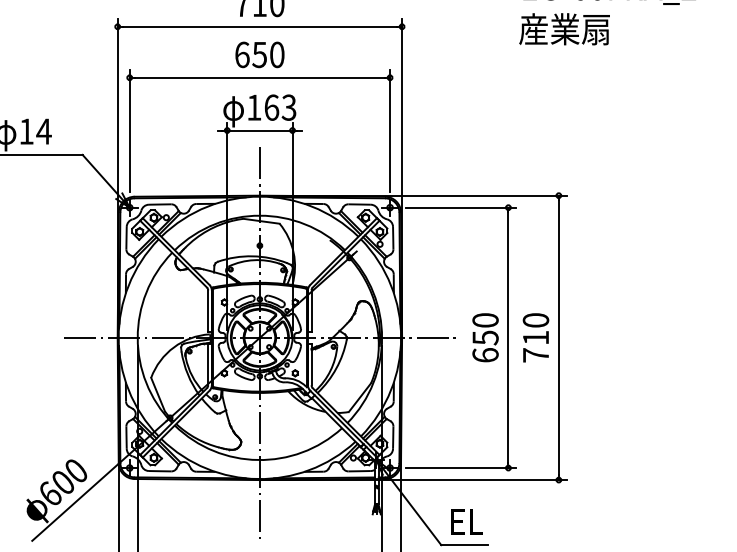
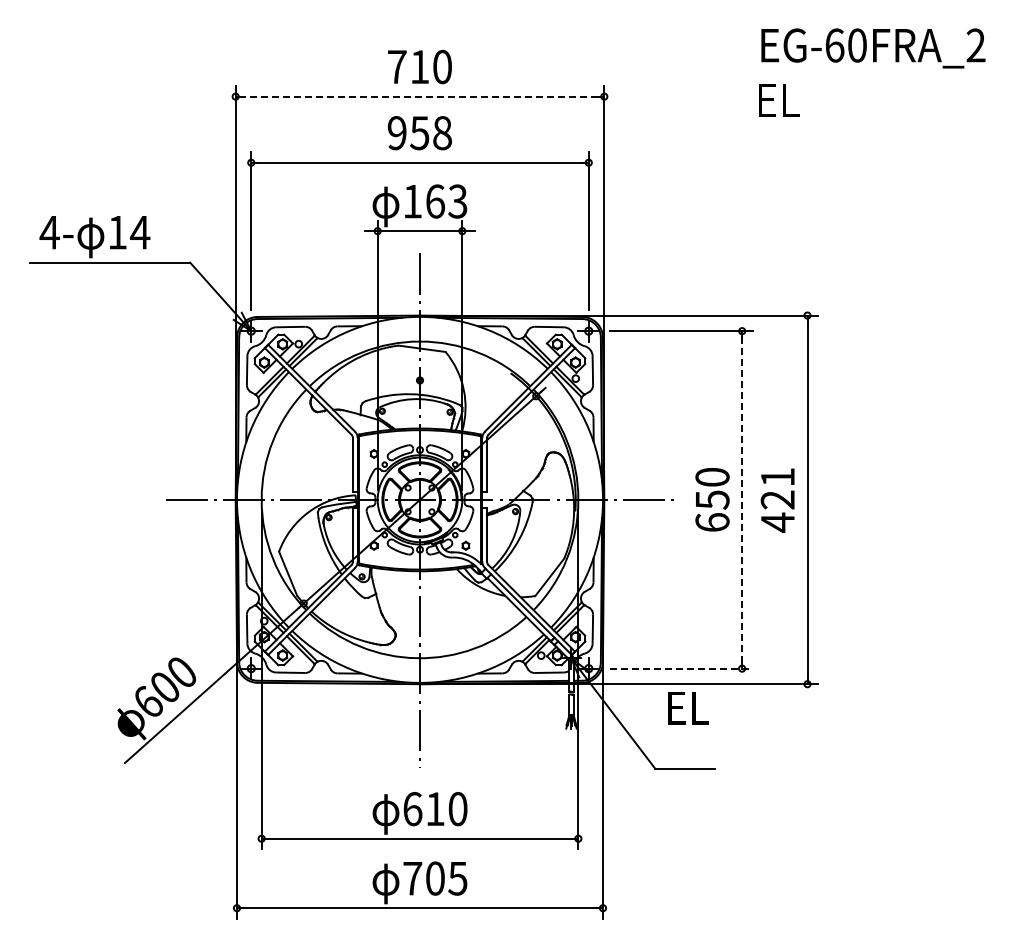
line: (259, 26) -> (419, 96), solid -> dashed
text: (564, 28) -> (814, 99), 産業扇 -> EL
text: (259, 55) -> (419, 133), 650 -> 958
line: (508, 337) -> (742, 499), solid -> dashed
text: (535, 338) -> (777, 500), 710 -> 421
line: (461, 467) -> (681, 668), solid -> dashed
text: (467, 521) -> (688, 708), moved

